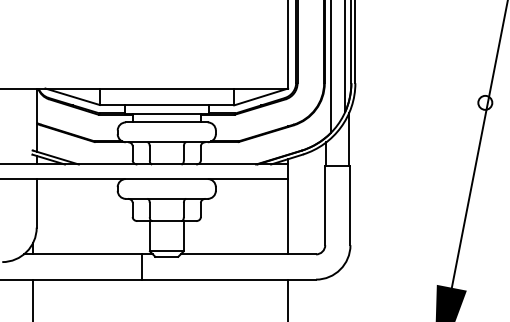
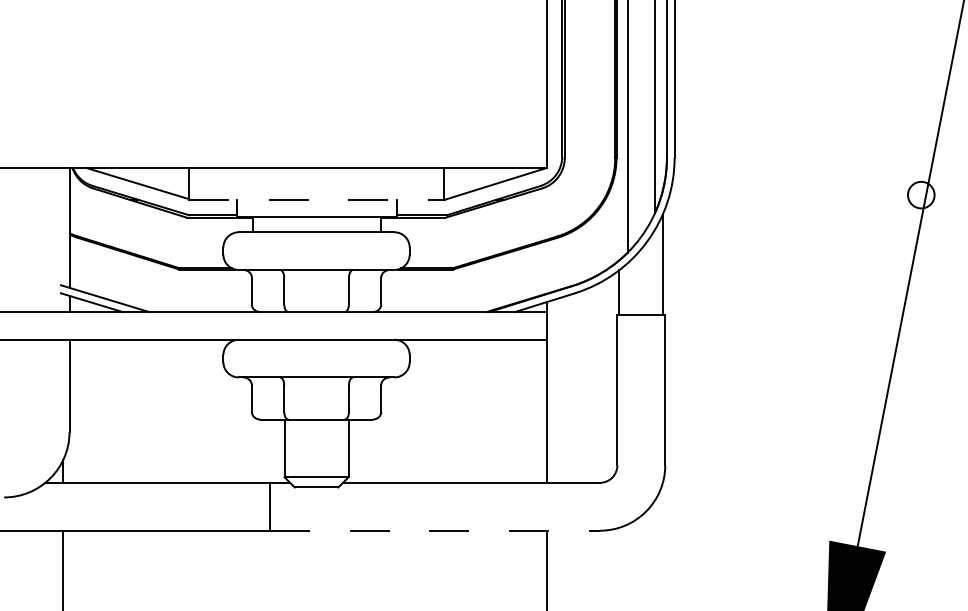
line: (167, 105) -> (317, 200), solid -> dashed
line: (229, 279) -> (435, 530), solid -> dashed

